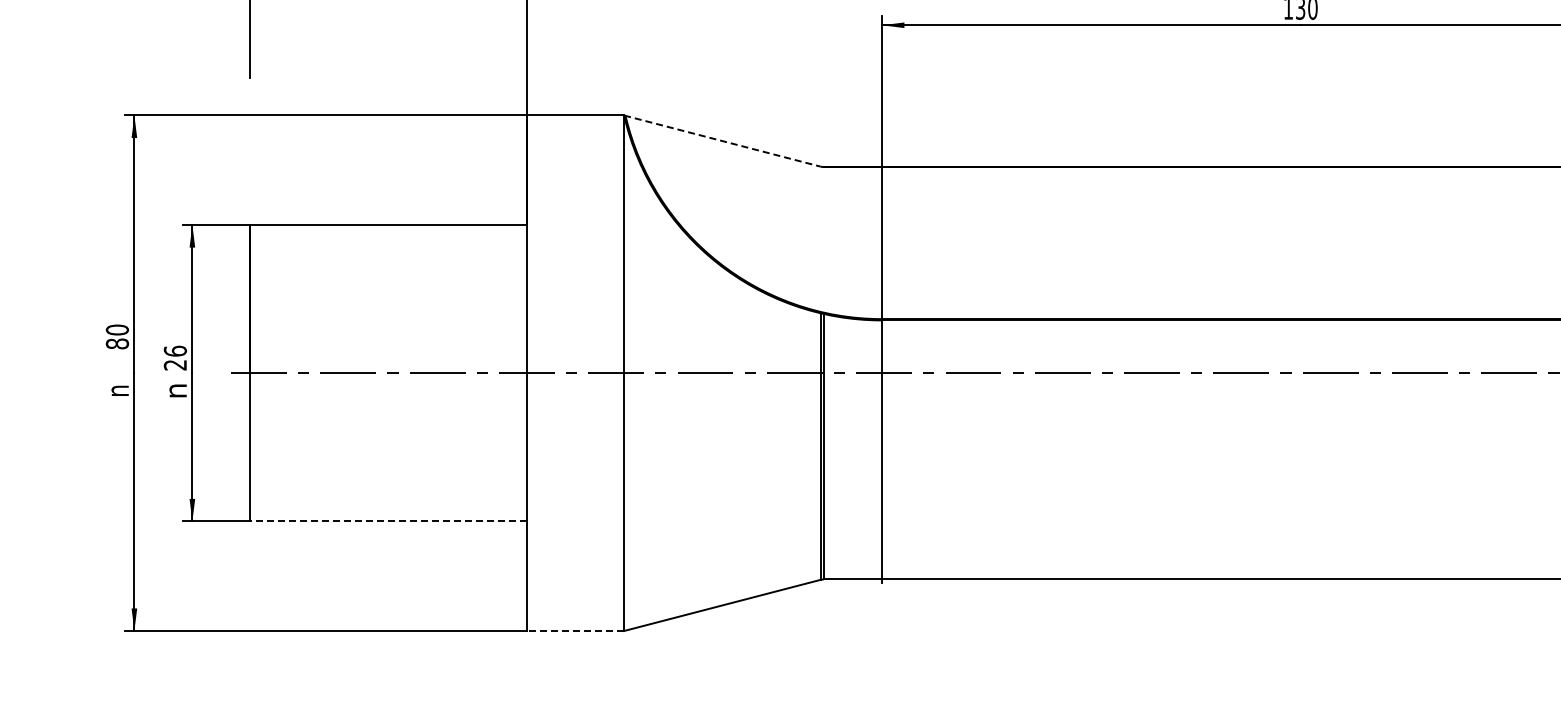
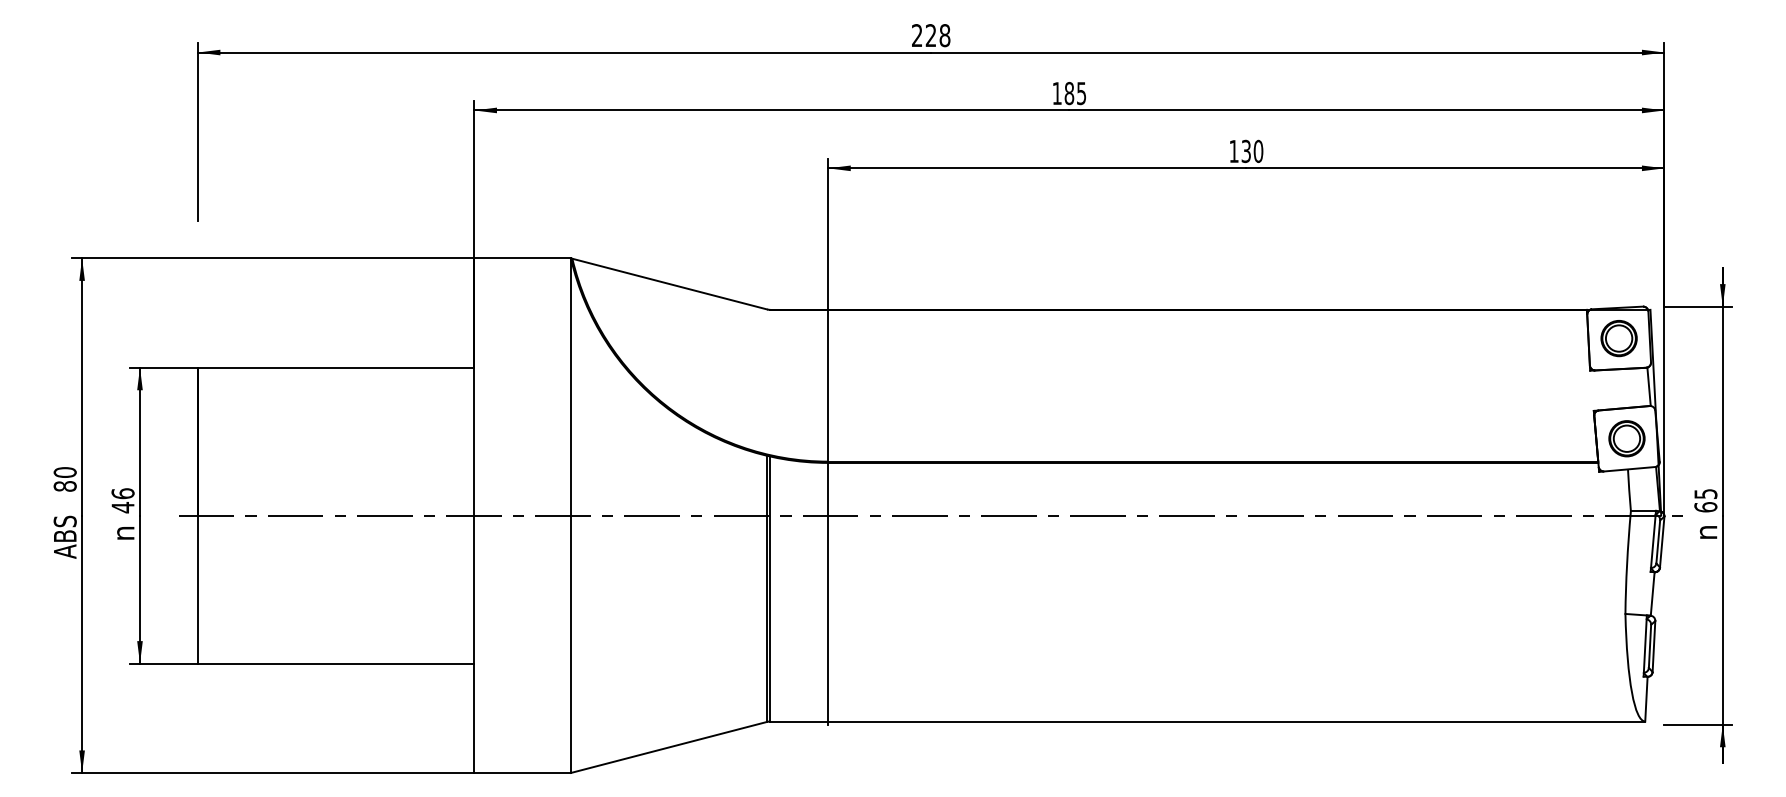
line: (722, 141) -> (669, 284), dashed -> solid
text: (174, 365) -> (122, 507), 26 -> 46
text: (116, 394) -> (64, 536), n -> ABS
line: (388, 521) -> (335, 663), dashed -> solid
line: (575, 630) -> (522, 772), dashed -> solid

